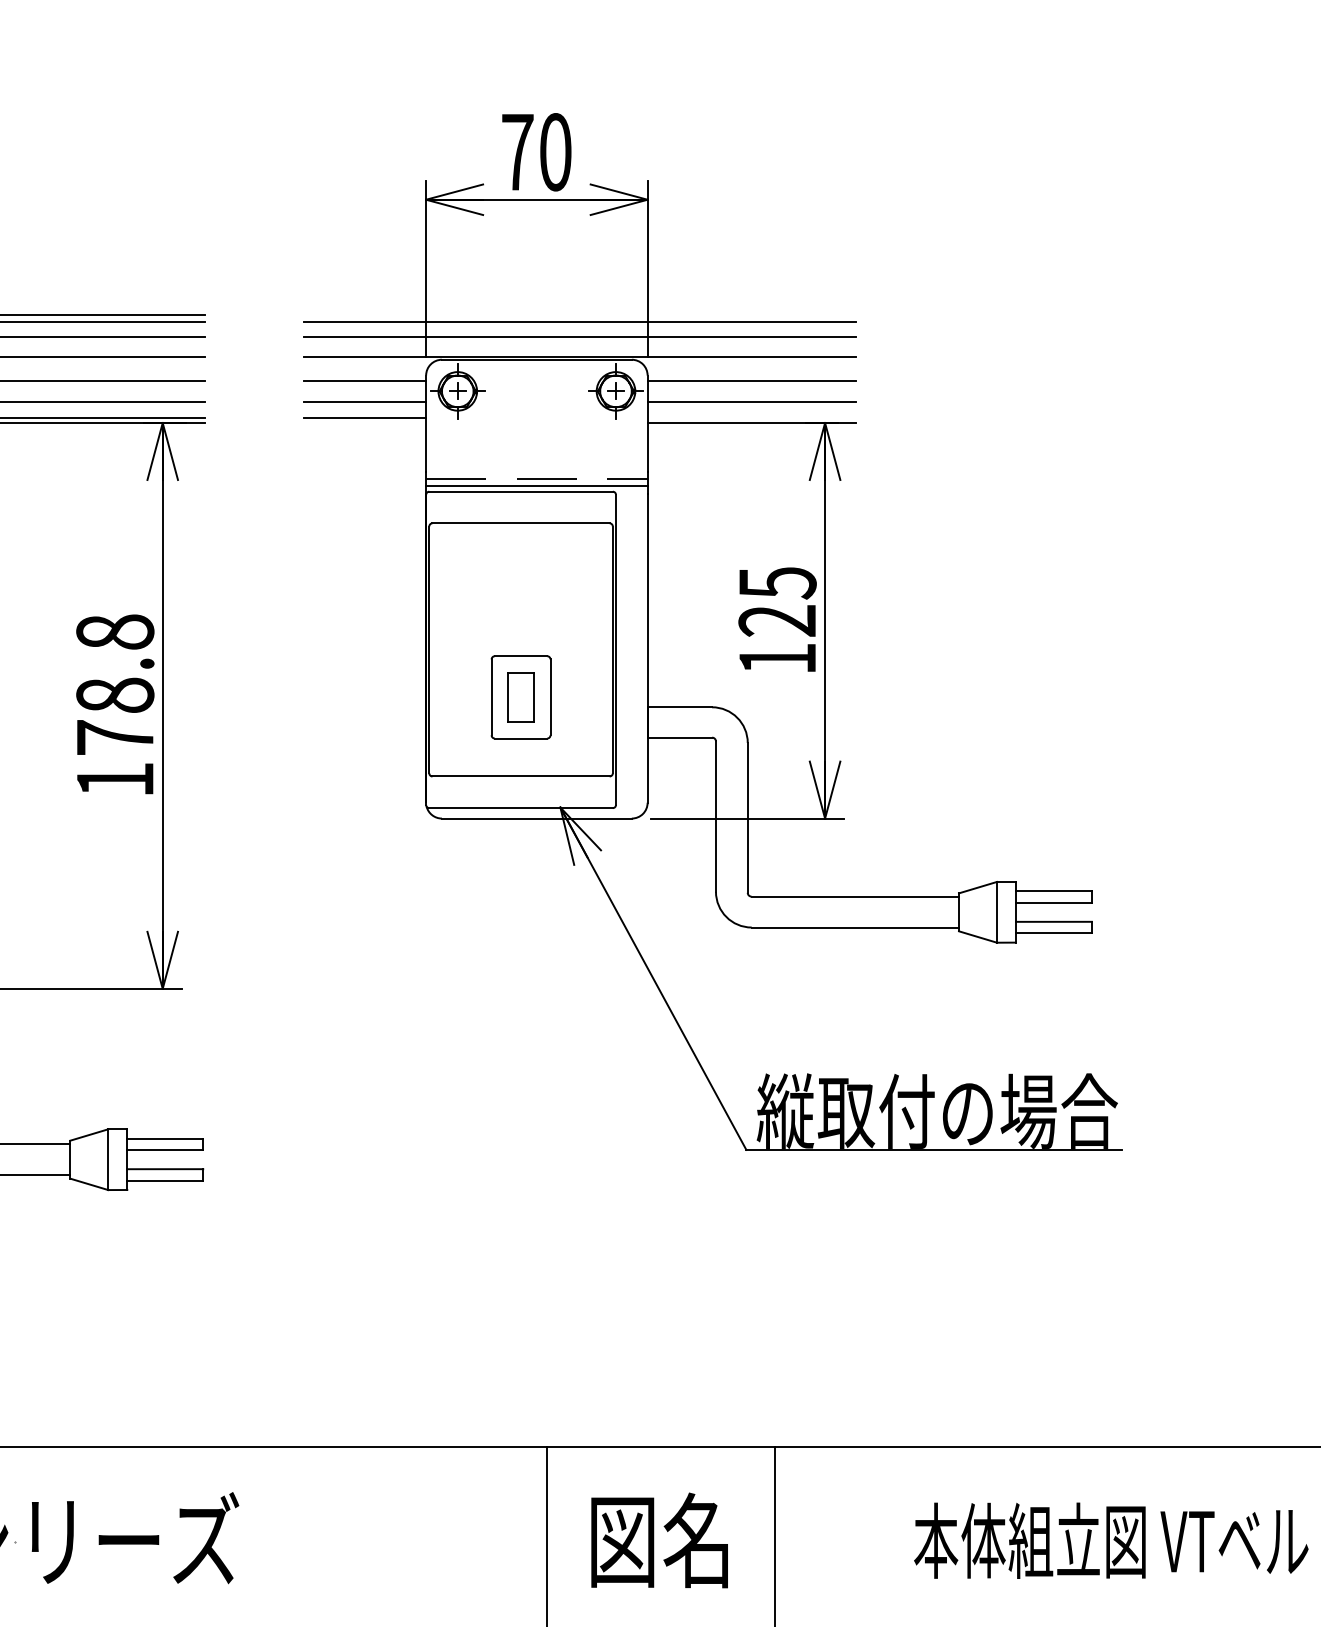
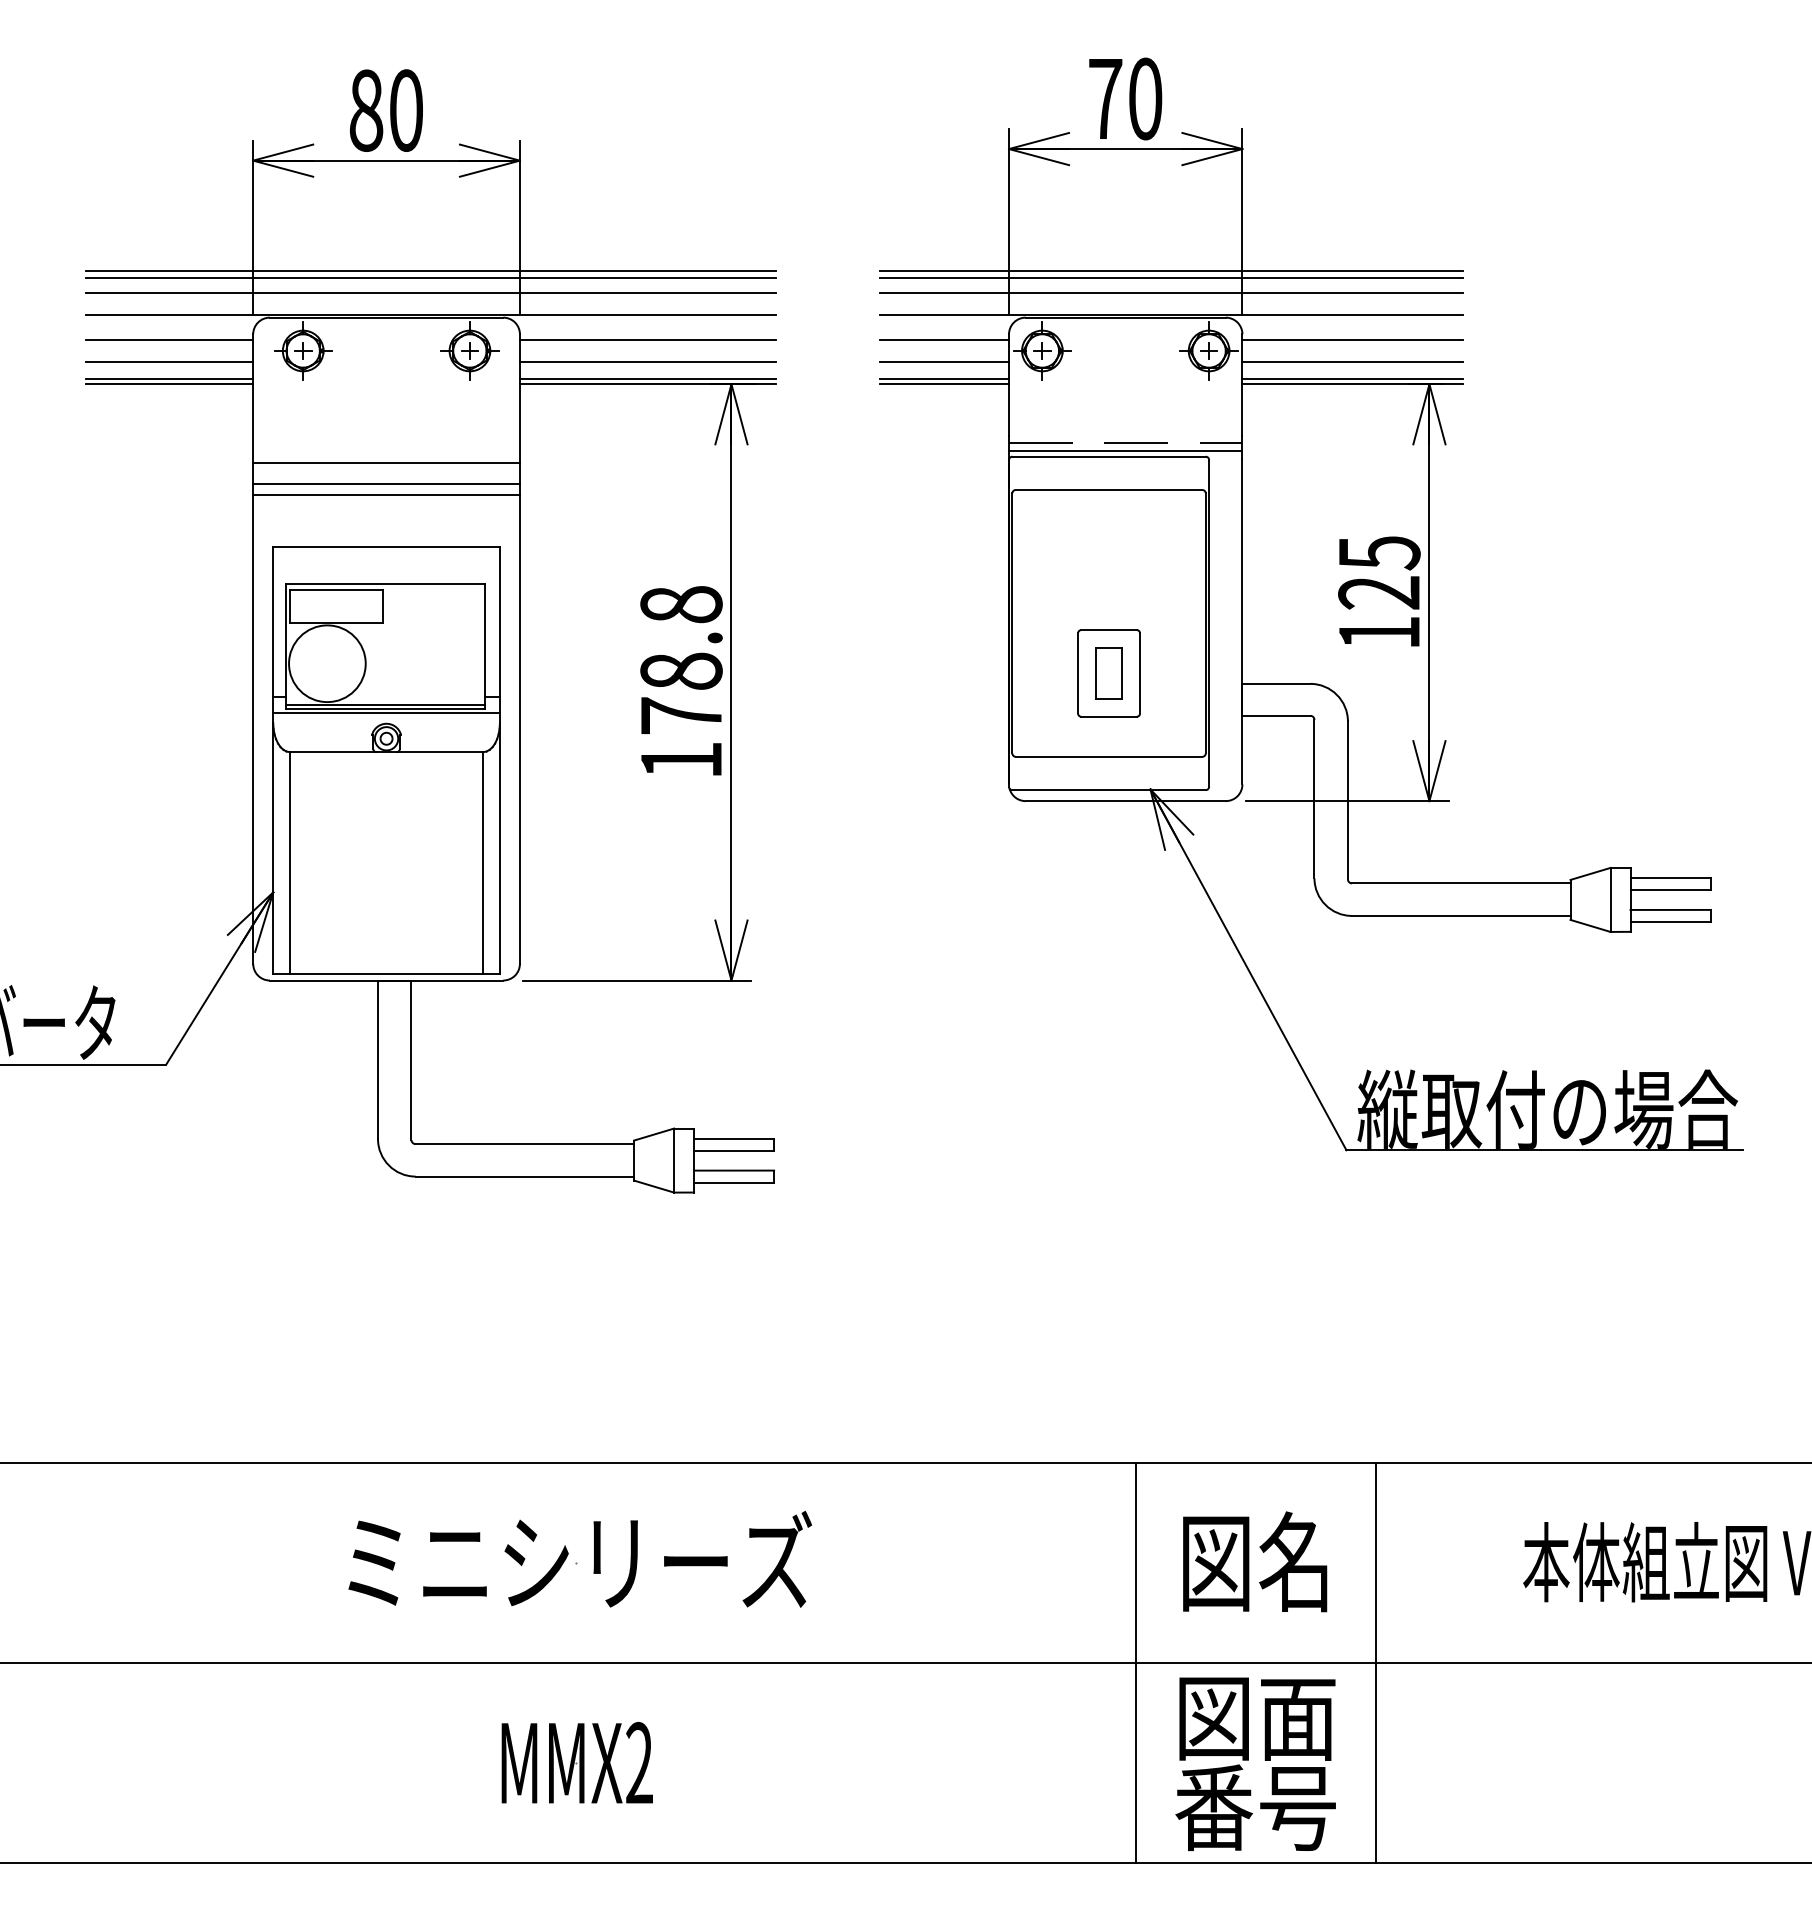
line: (579, 314) -> (1170, 270), added
line: (752, 418) -> (1352, 379), added
line: (364, 423) -> (944, 384), added

